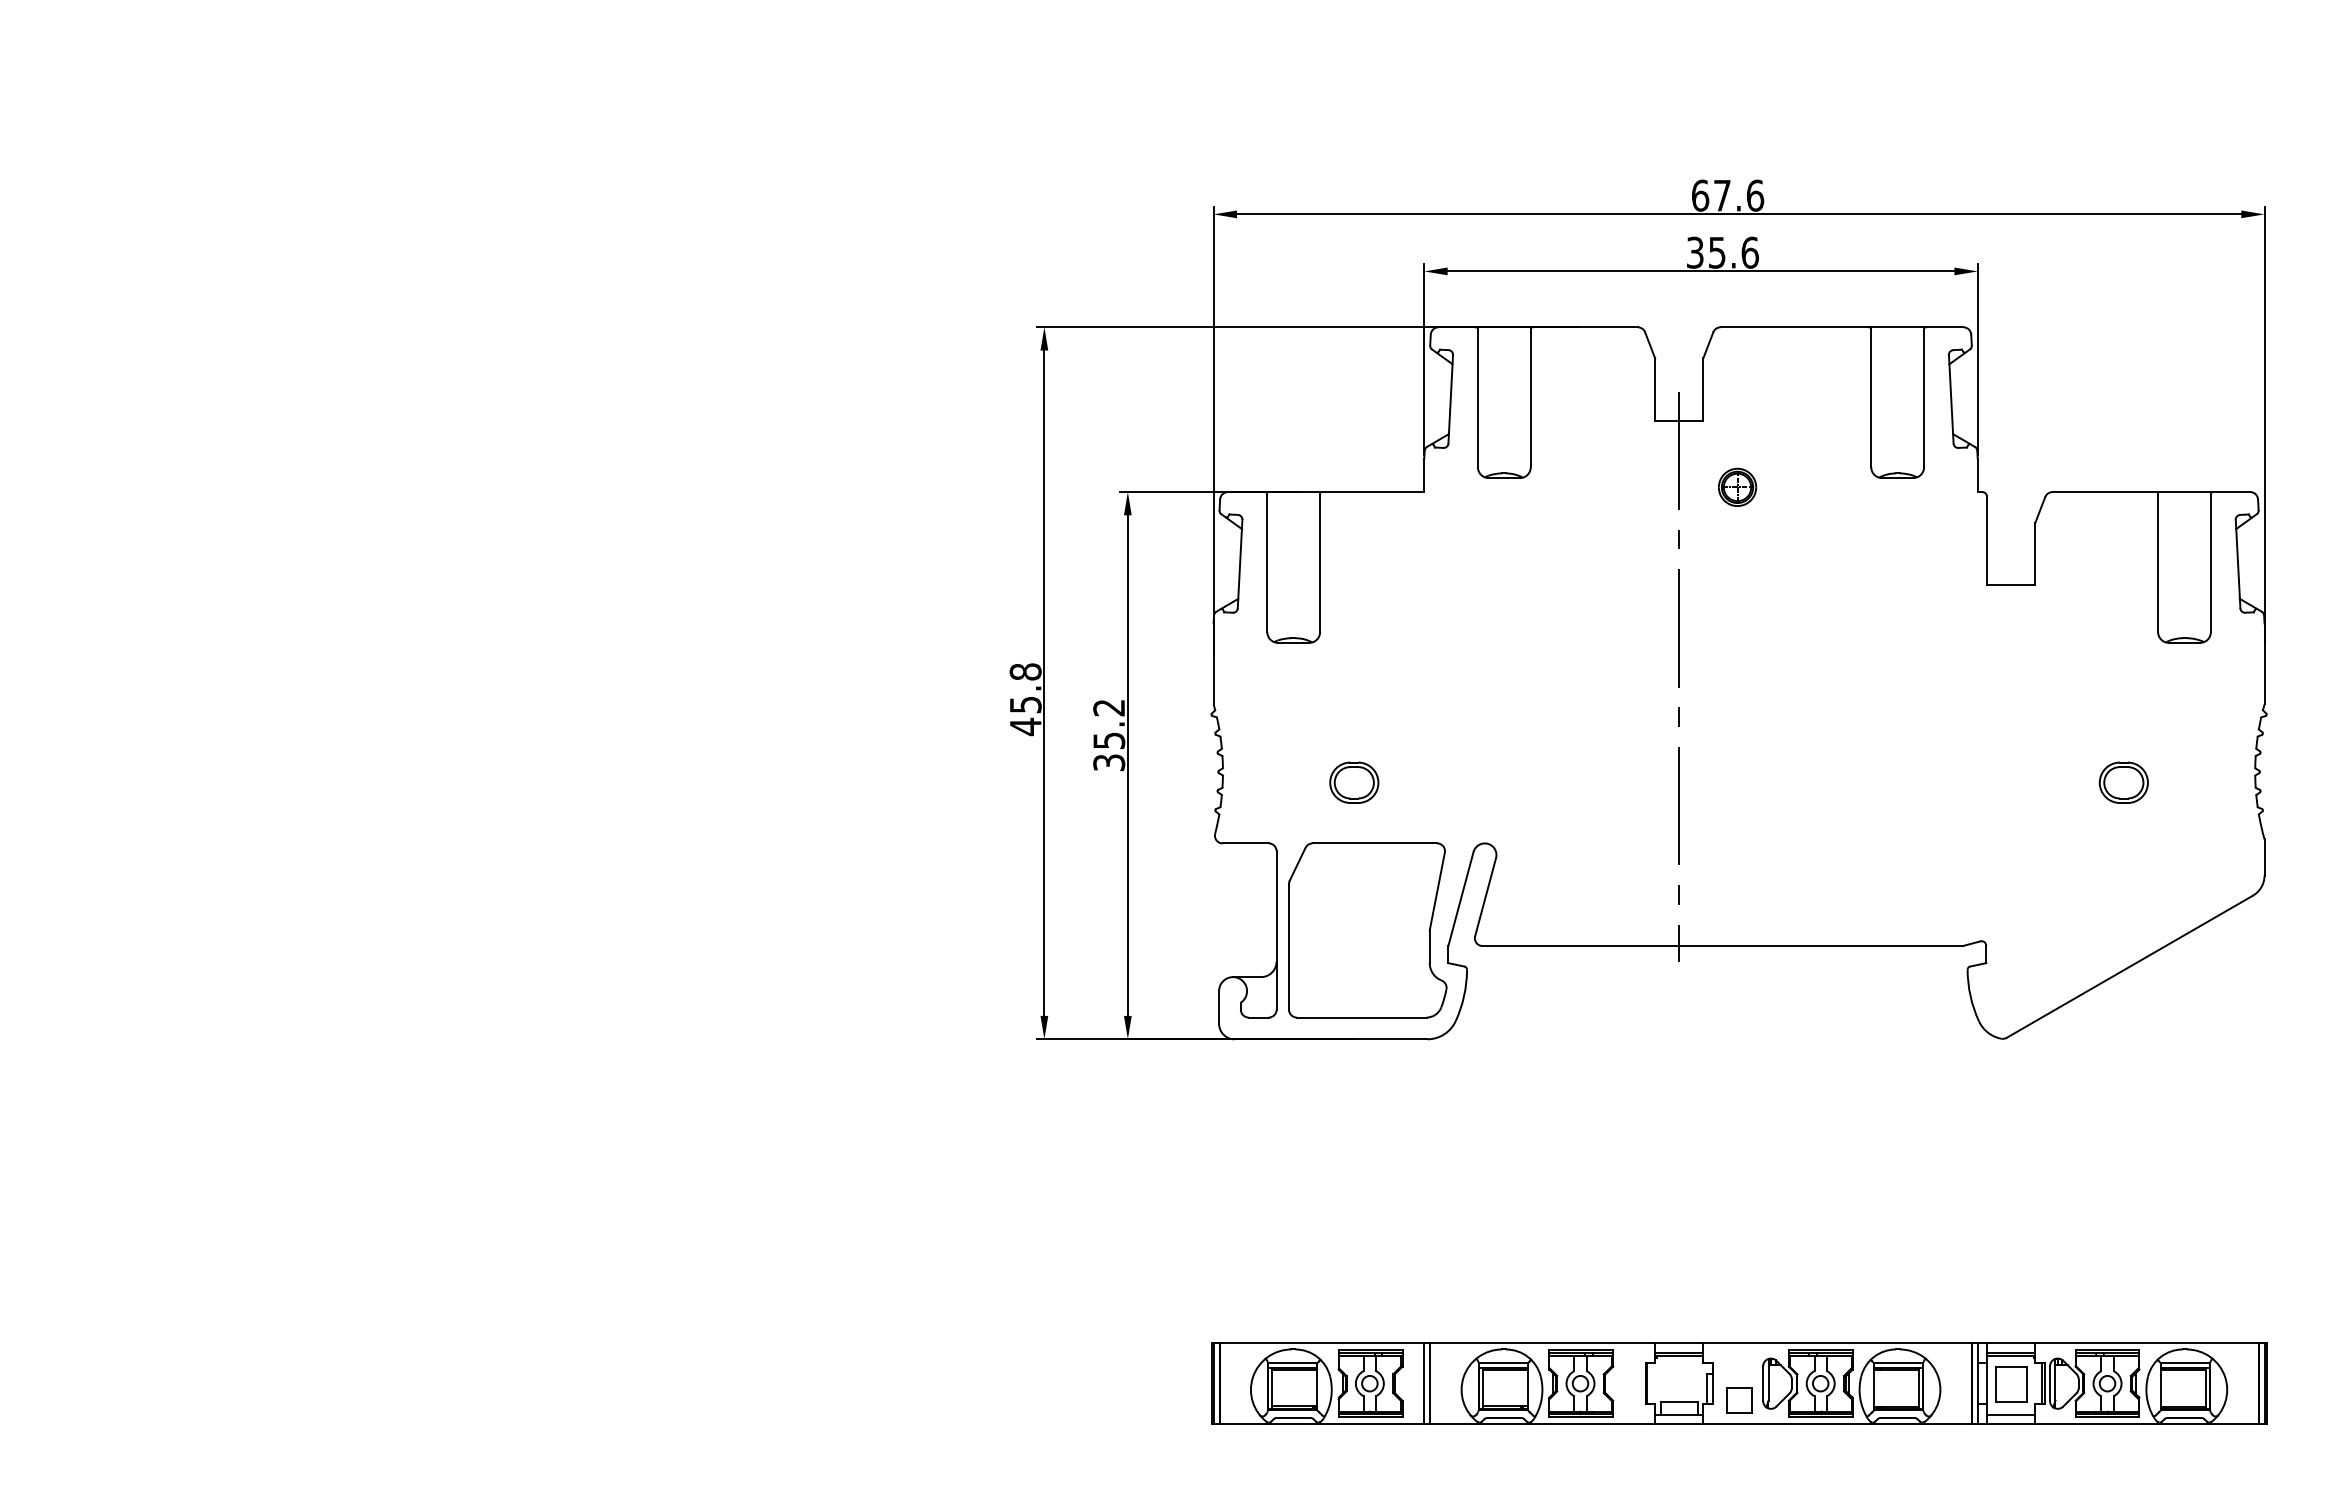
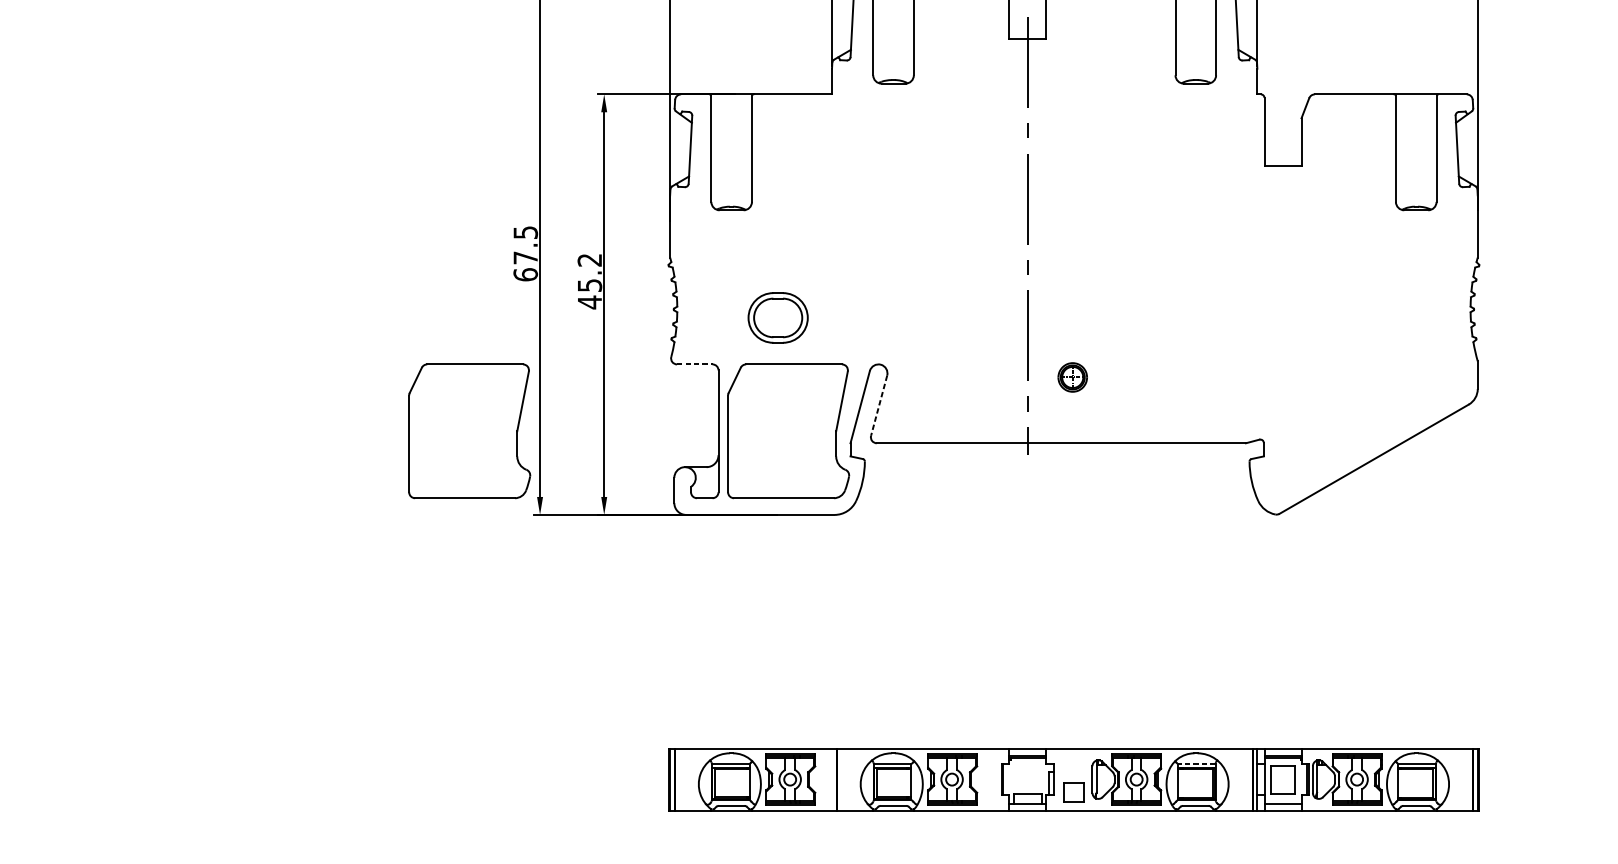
part: (1737, 486) -> (1072, 376), moved
text: (1025, 699) -> (525, 253), 45.8 -> 67.5
text: (1109, 762) -> (590, 302), 35.2 -> 45.2
part: (1354, 782) -> (778, 317), size x1.6
part: (2123, 782) -> (1369, 317), removed
line: (1246, 843) -> (695, 364), solid -> dashed
line: (1485, 897) -> (879, 405), solid -> dashed
part: (952, 930) -> (469, 431), added
line: (1898, 1363) -> (1196, 764), solid -> dashed
line: (1424, 1383) -> (832, 779), removed

